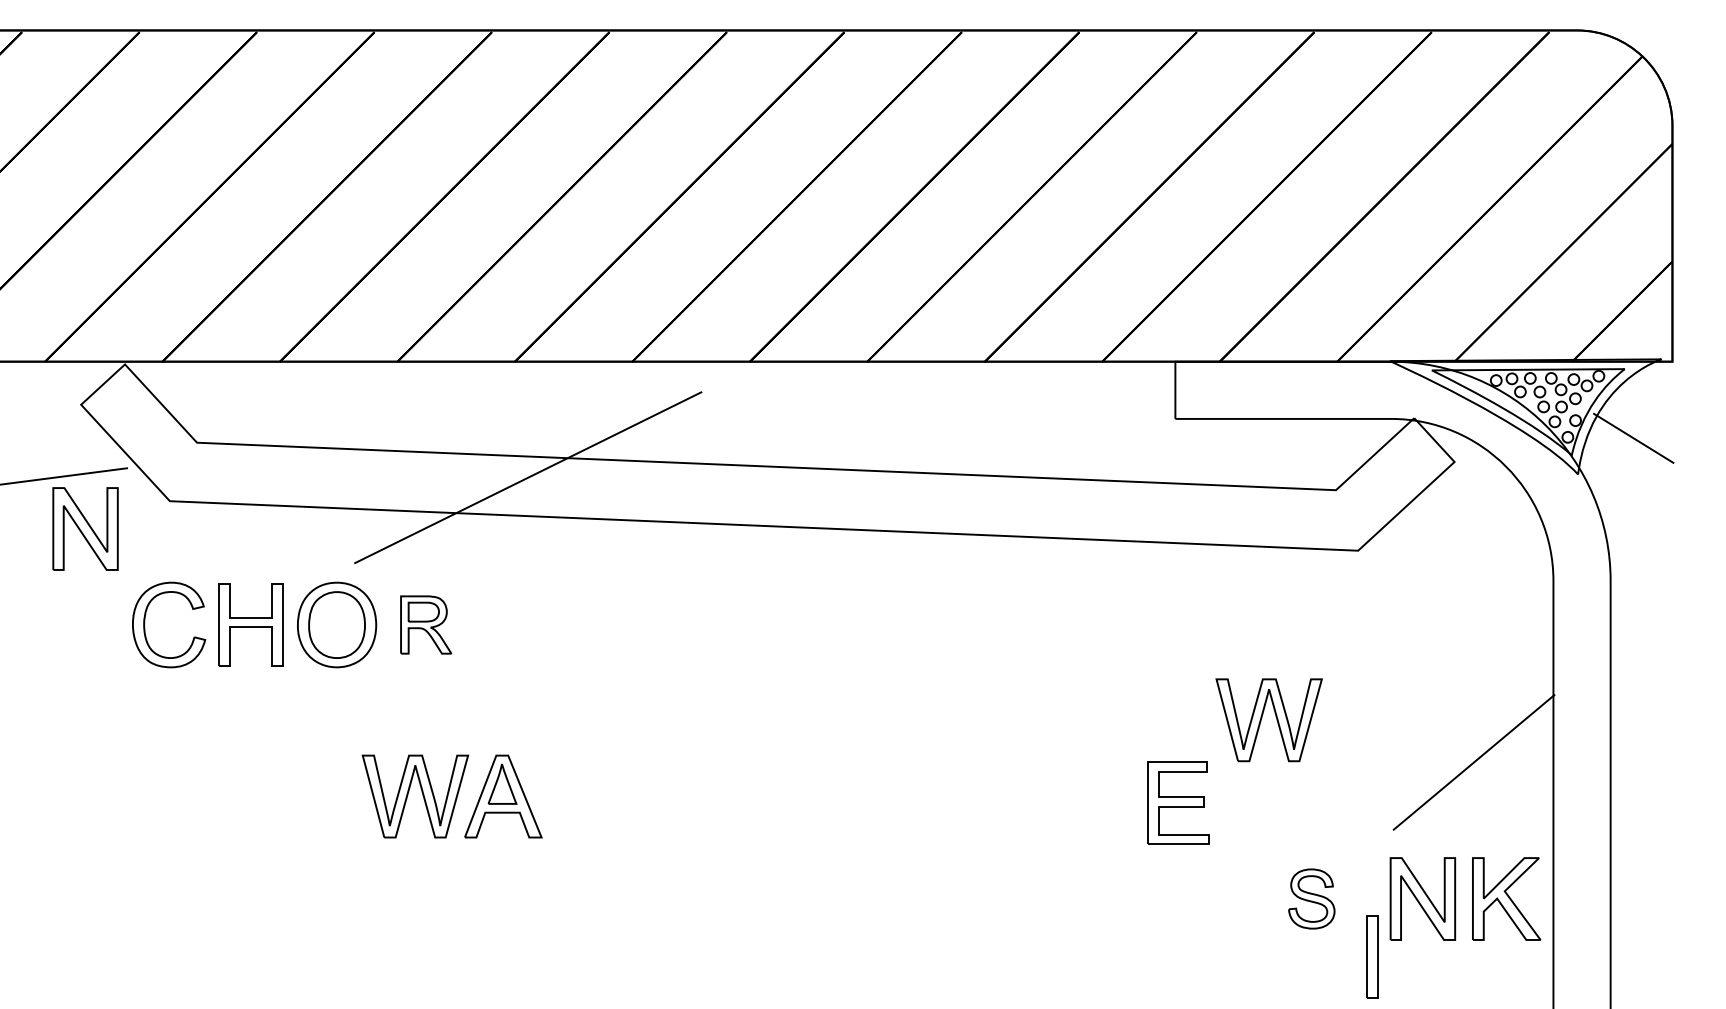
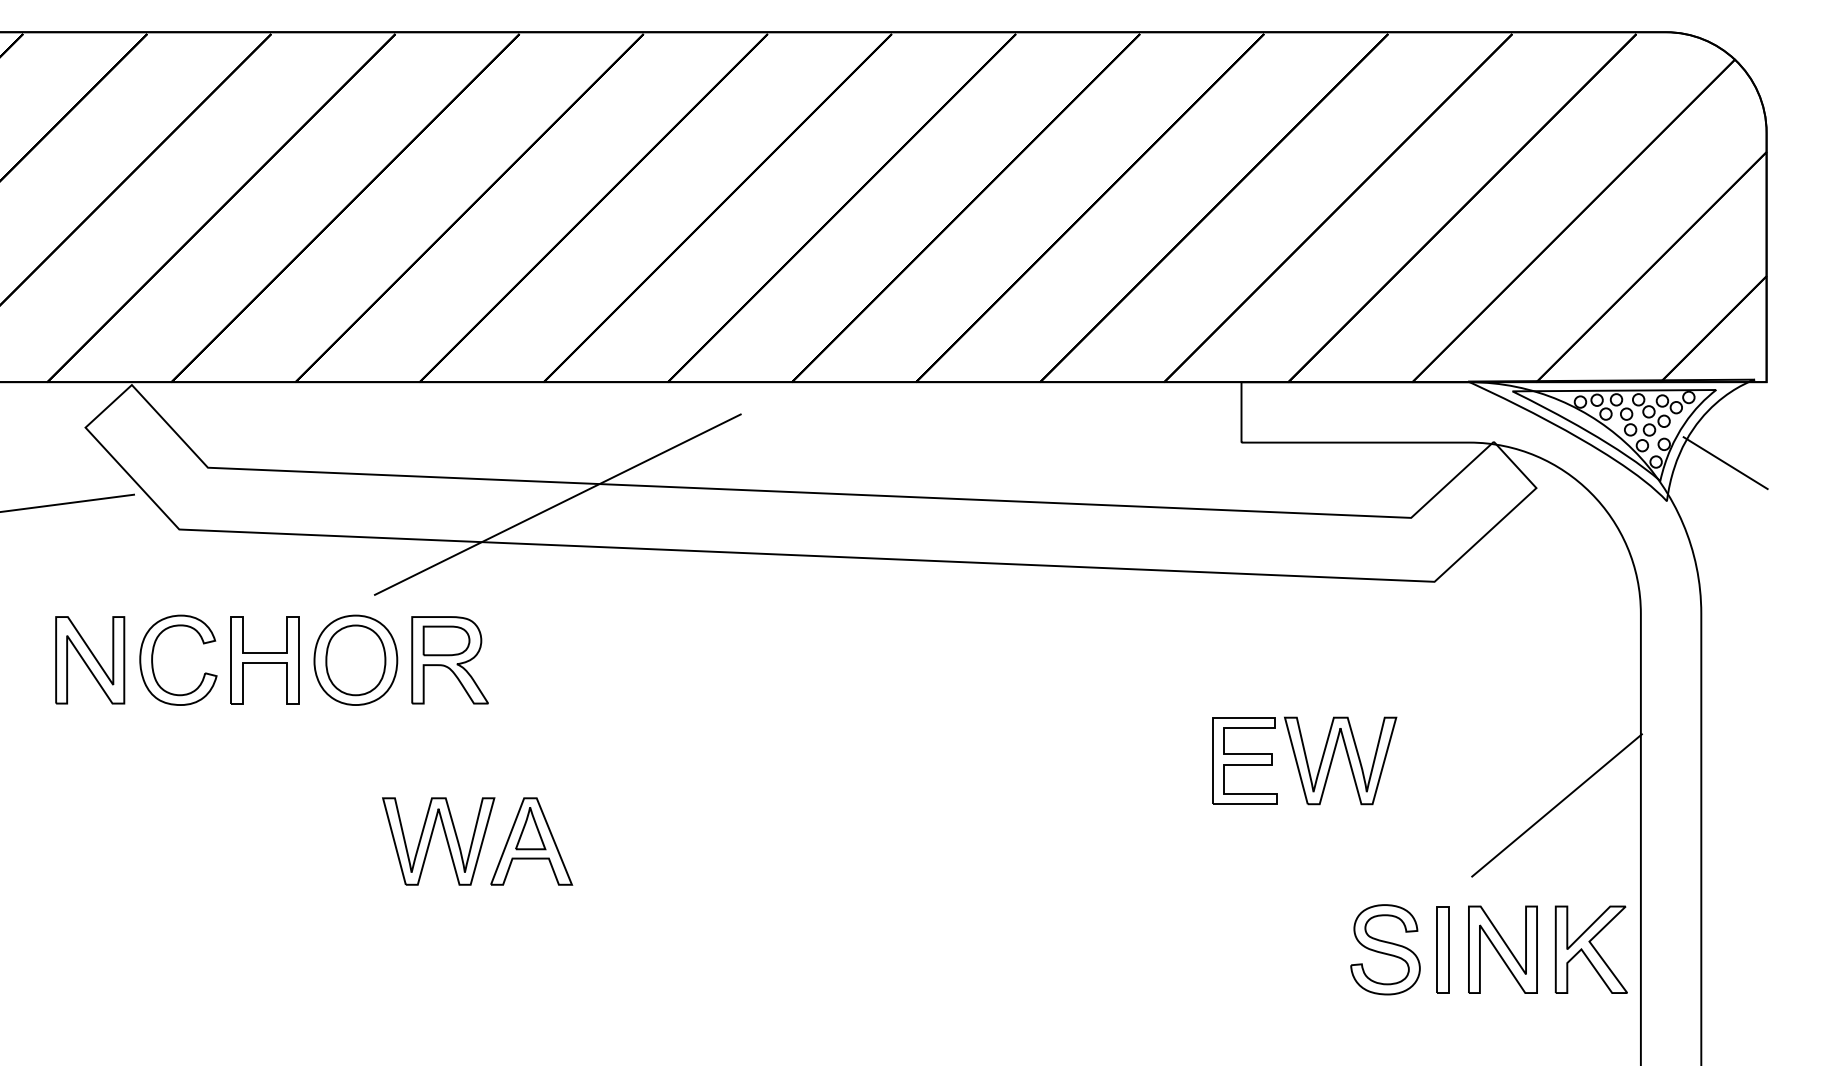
part: (85, 528) -> (90, 659), moved
part: (425, 624) -> (449, 659), size x1.43
part: (1178, 802) -> (1244, 760), moved
part: (1311, 898) -> (1385, 949), size x1.43
part: (1372, 956) -> (1443, 949), moved

